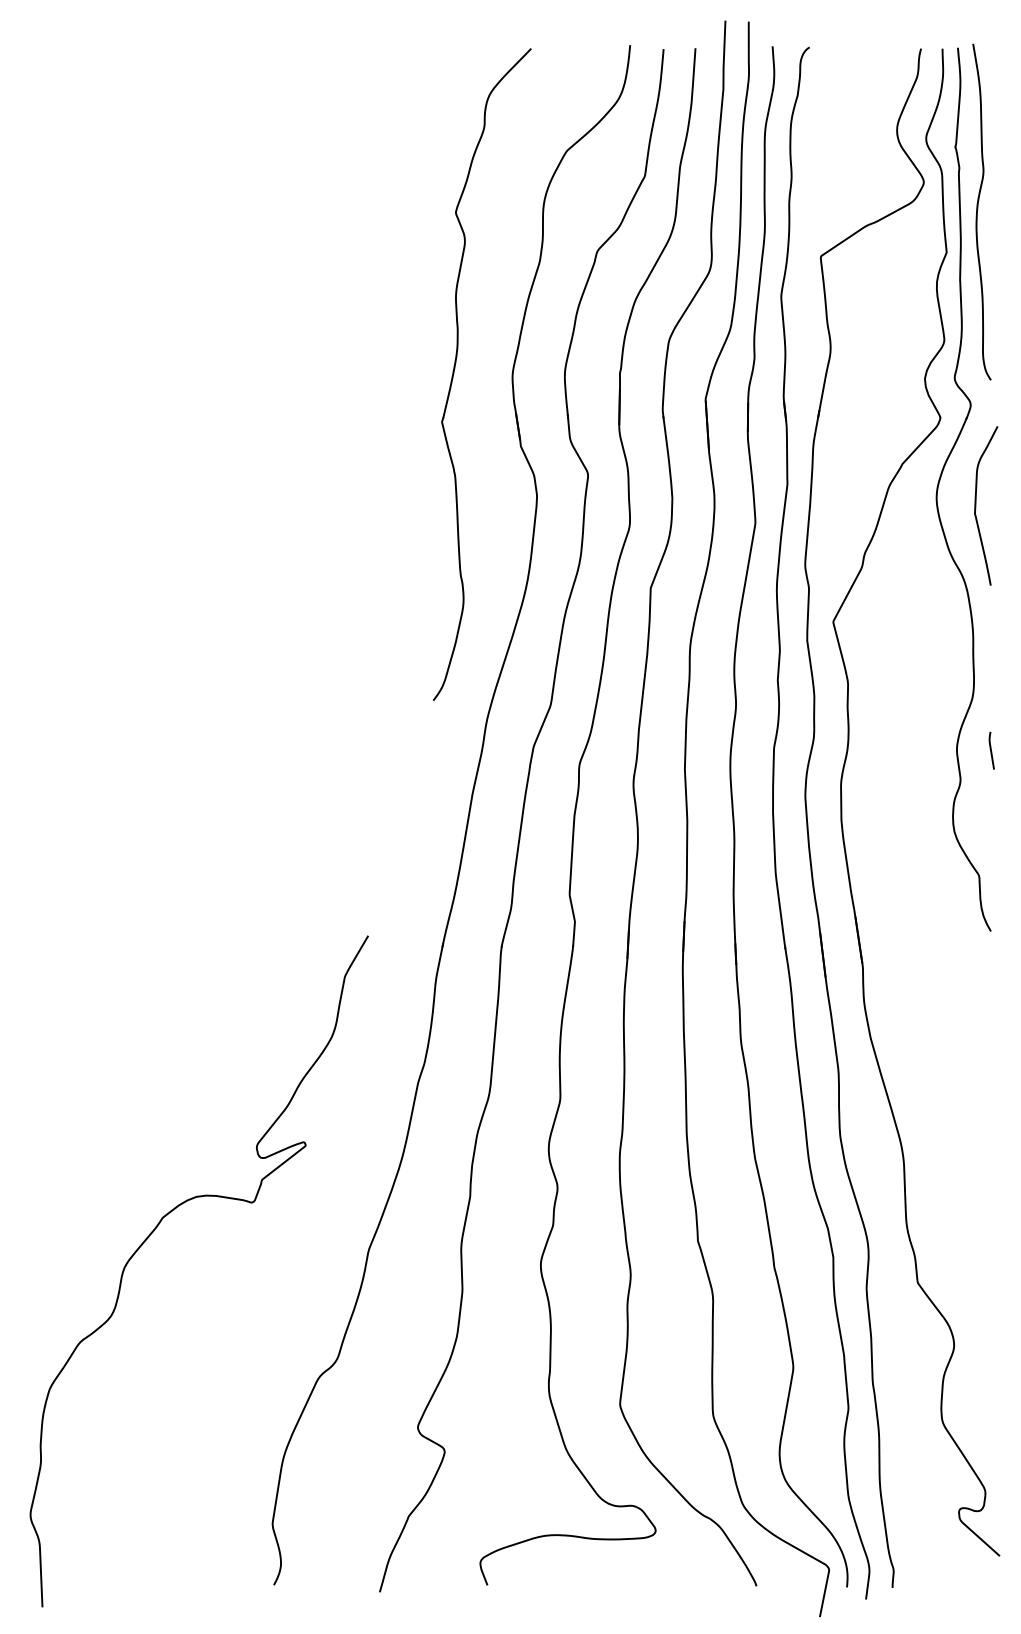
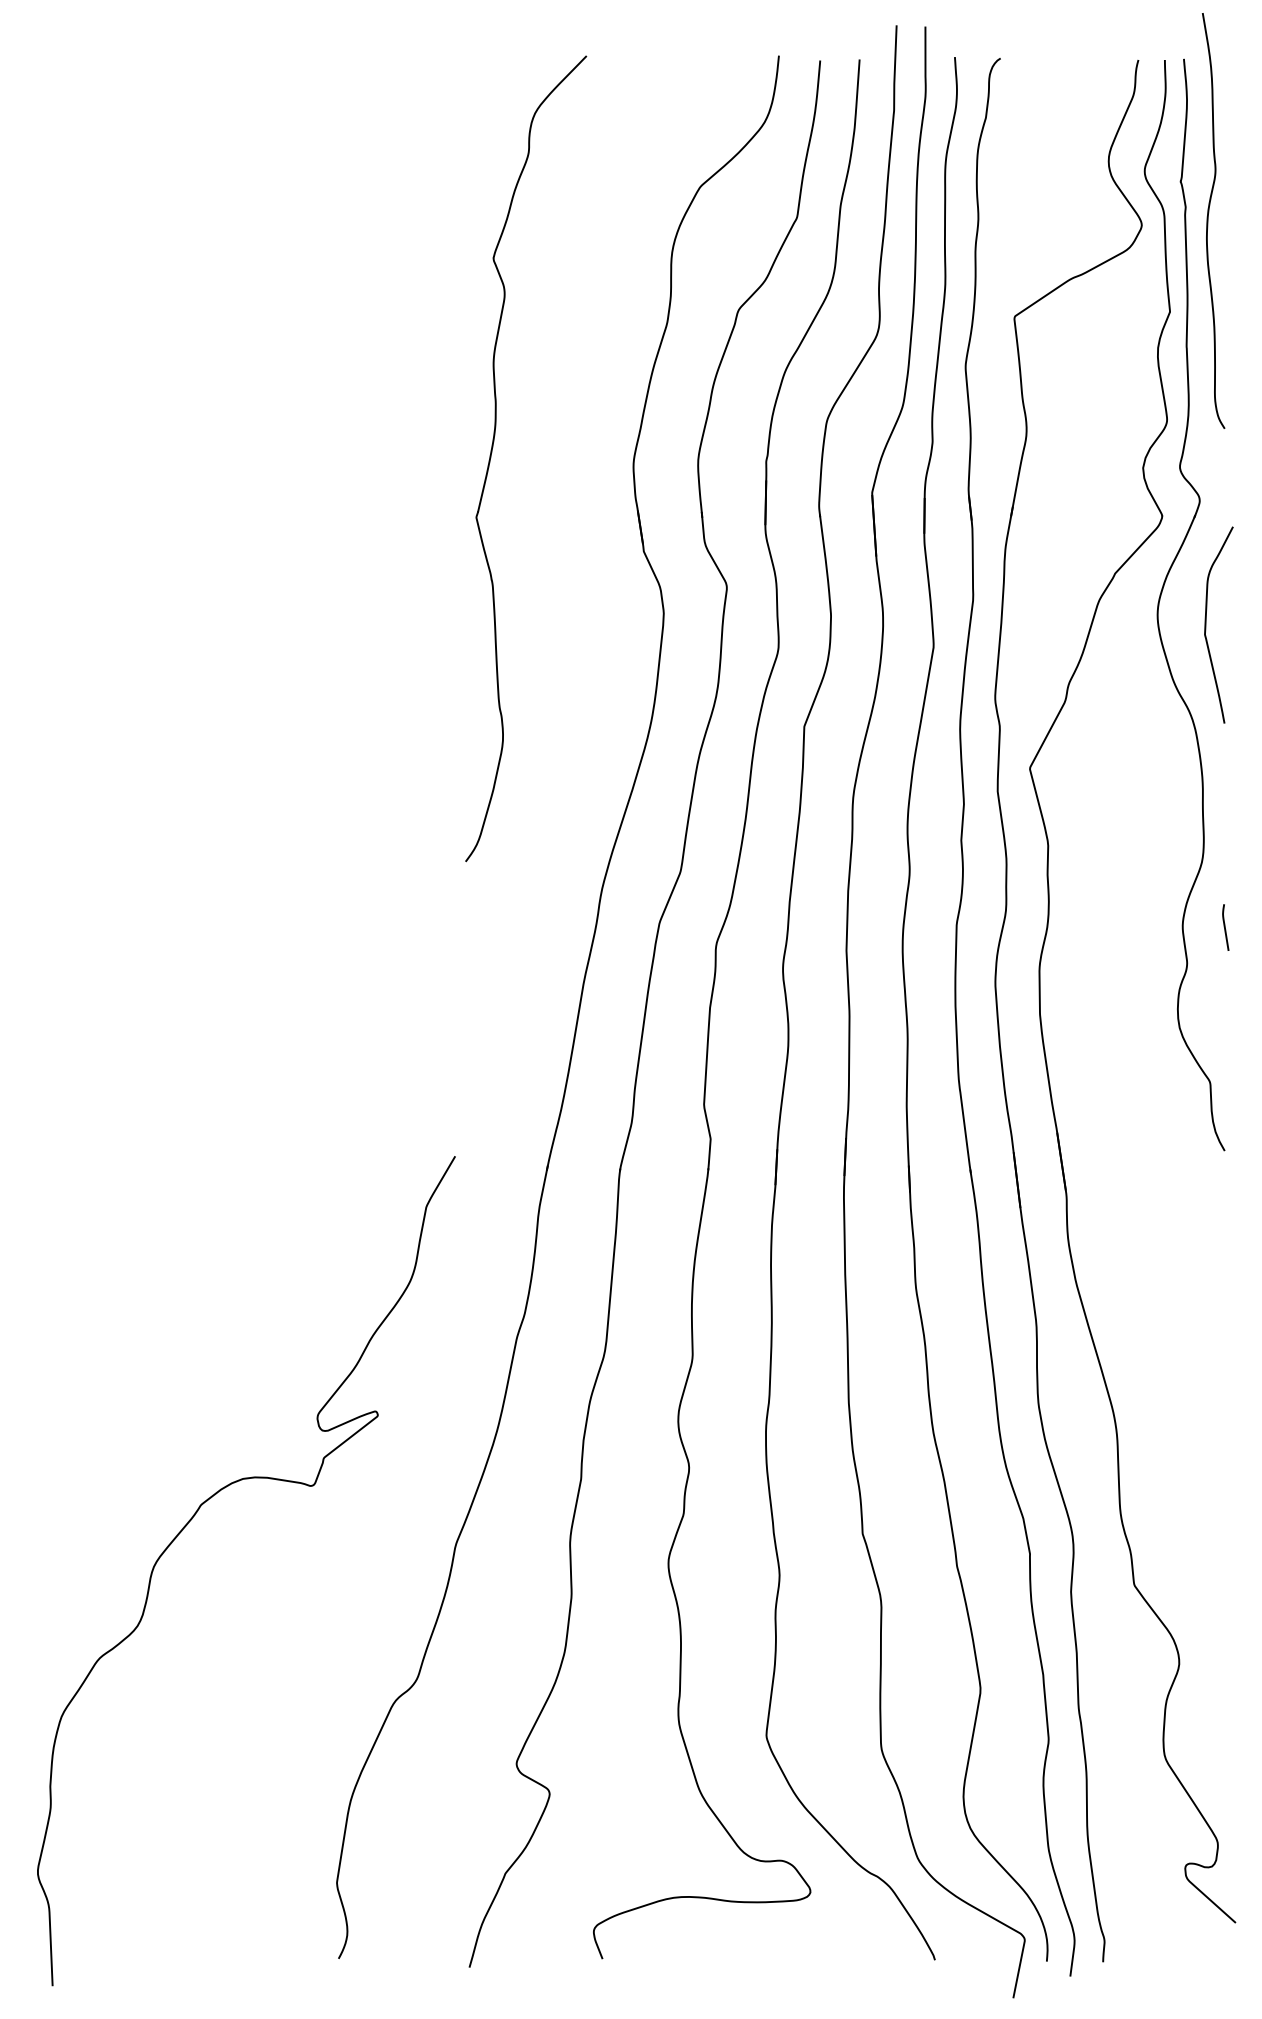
curve: (977, 211) -> (1208, 220), moved
part: (455, 369) -> (492, 452), moved

